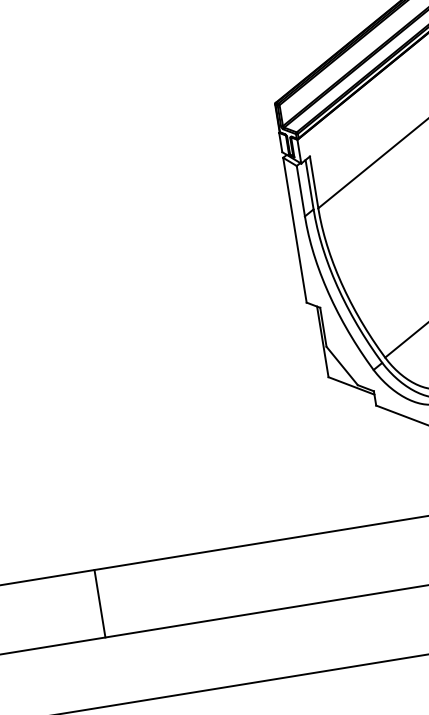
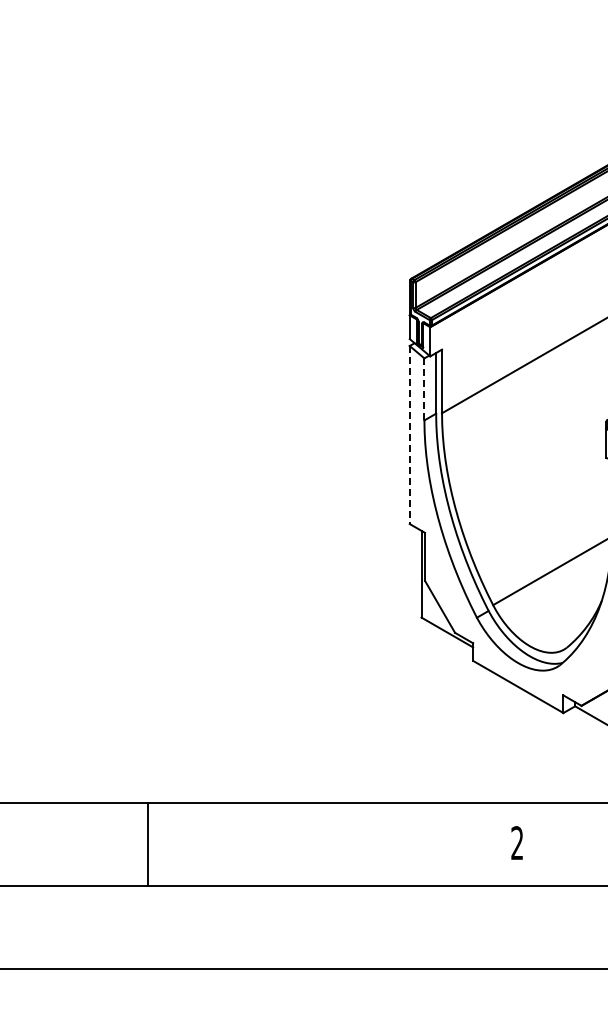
line: (300, 191) -> (424, 389), solid -> dashed
line: (294, 230) -> (409, 435), solid -> dashed
line: (99, 603) -> (147, 844), moved

